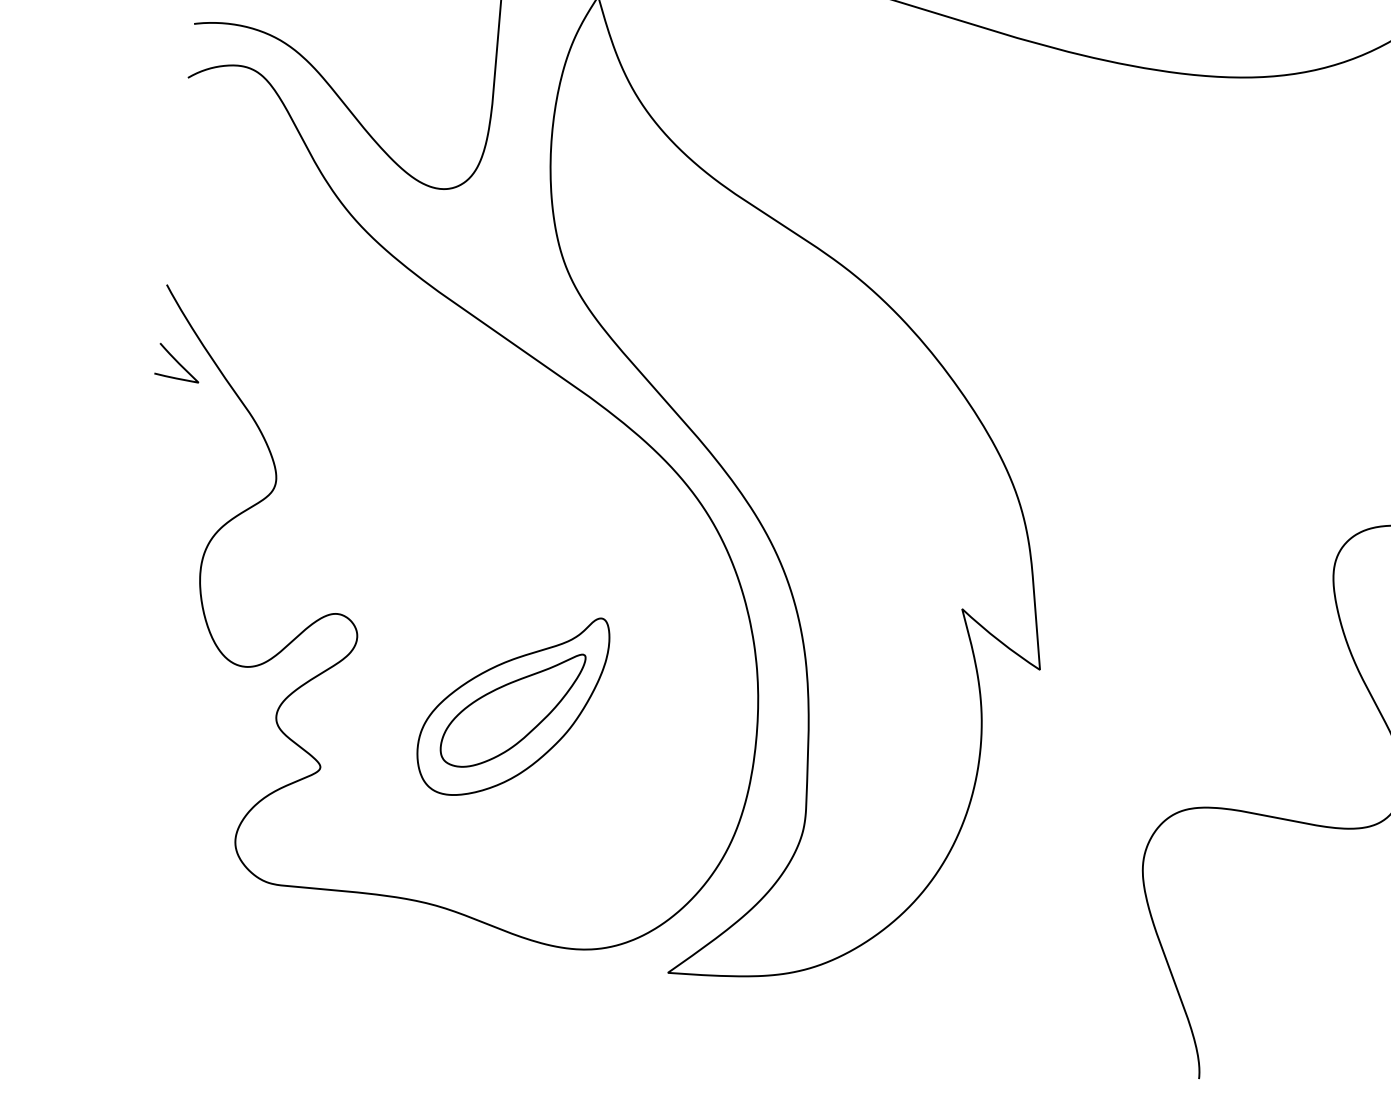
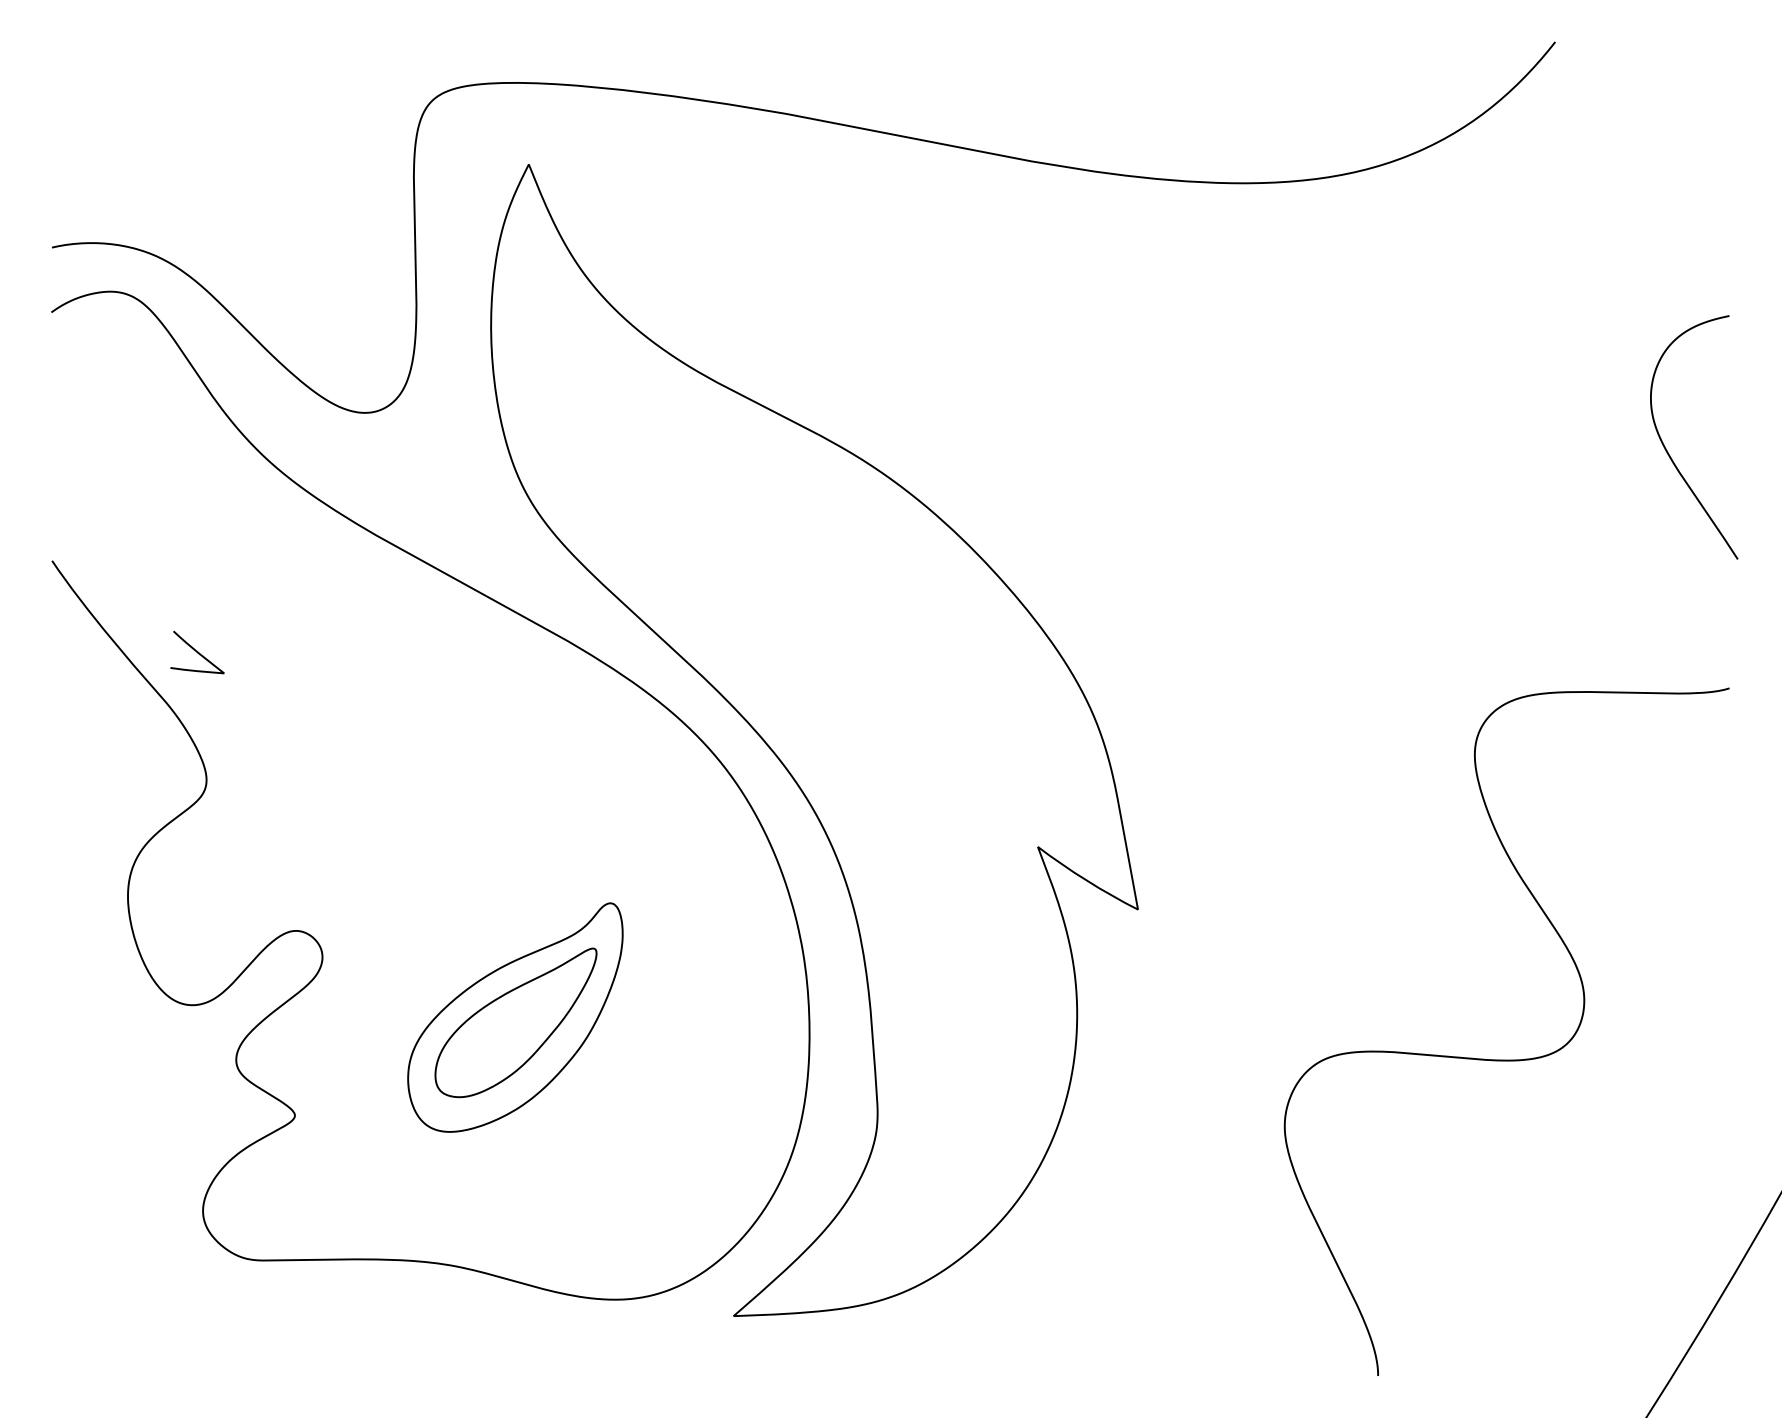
curve: (178, 362) -> (197, 652), moved

